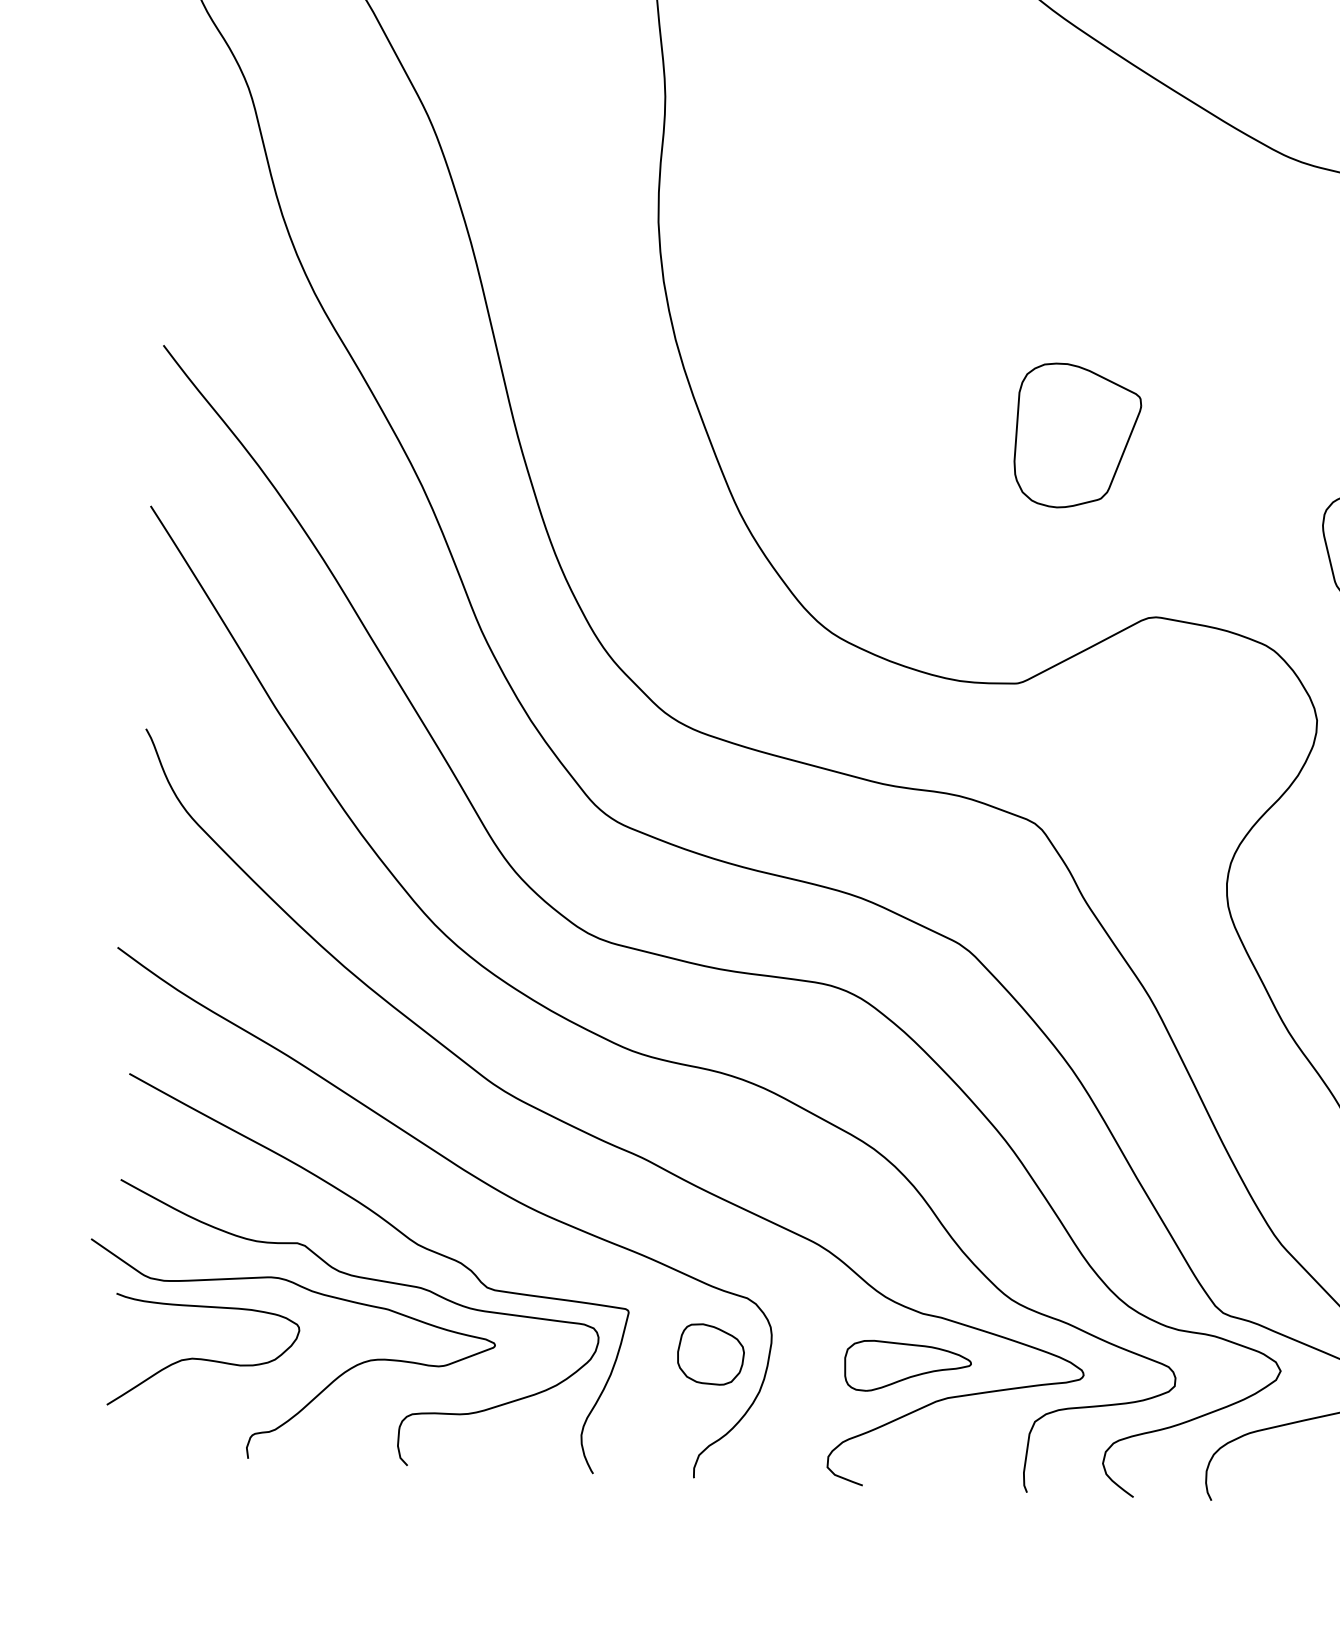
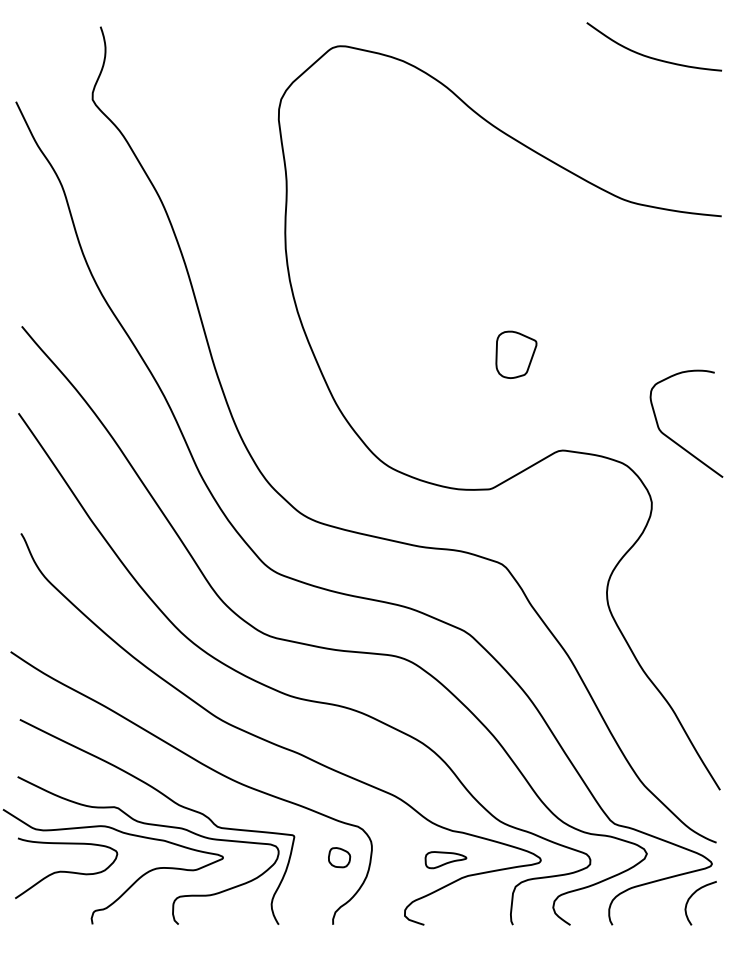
part: (1077, 435) -> (516, 354), size x0.6
part: (710, 1353) -> (339, 857), size x0.6
part: (907, 1365) -> (445, 859), size x0.6

